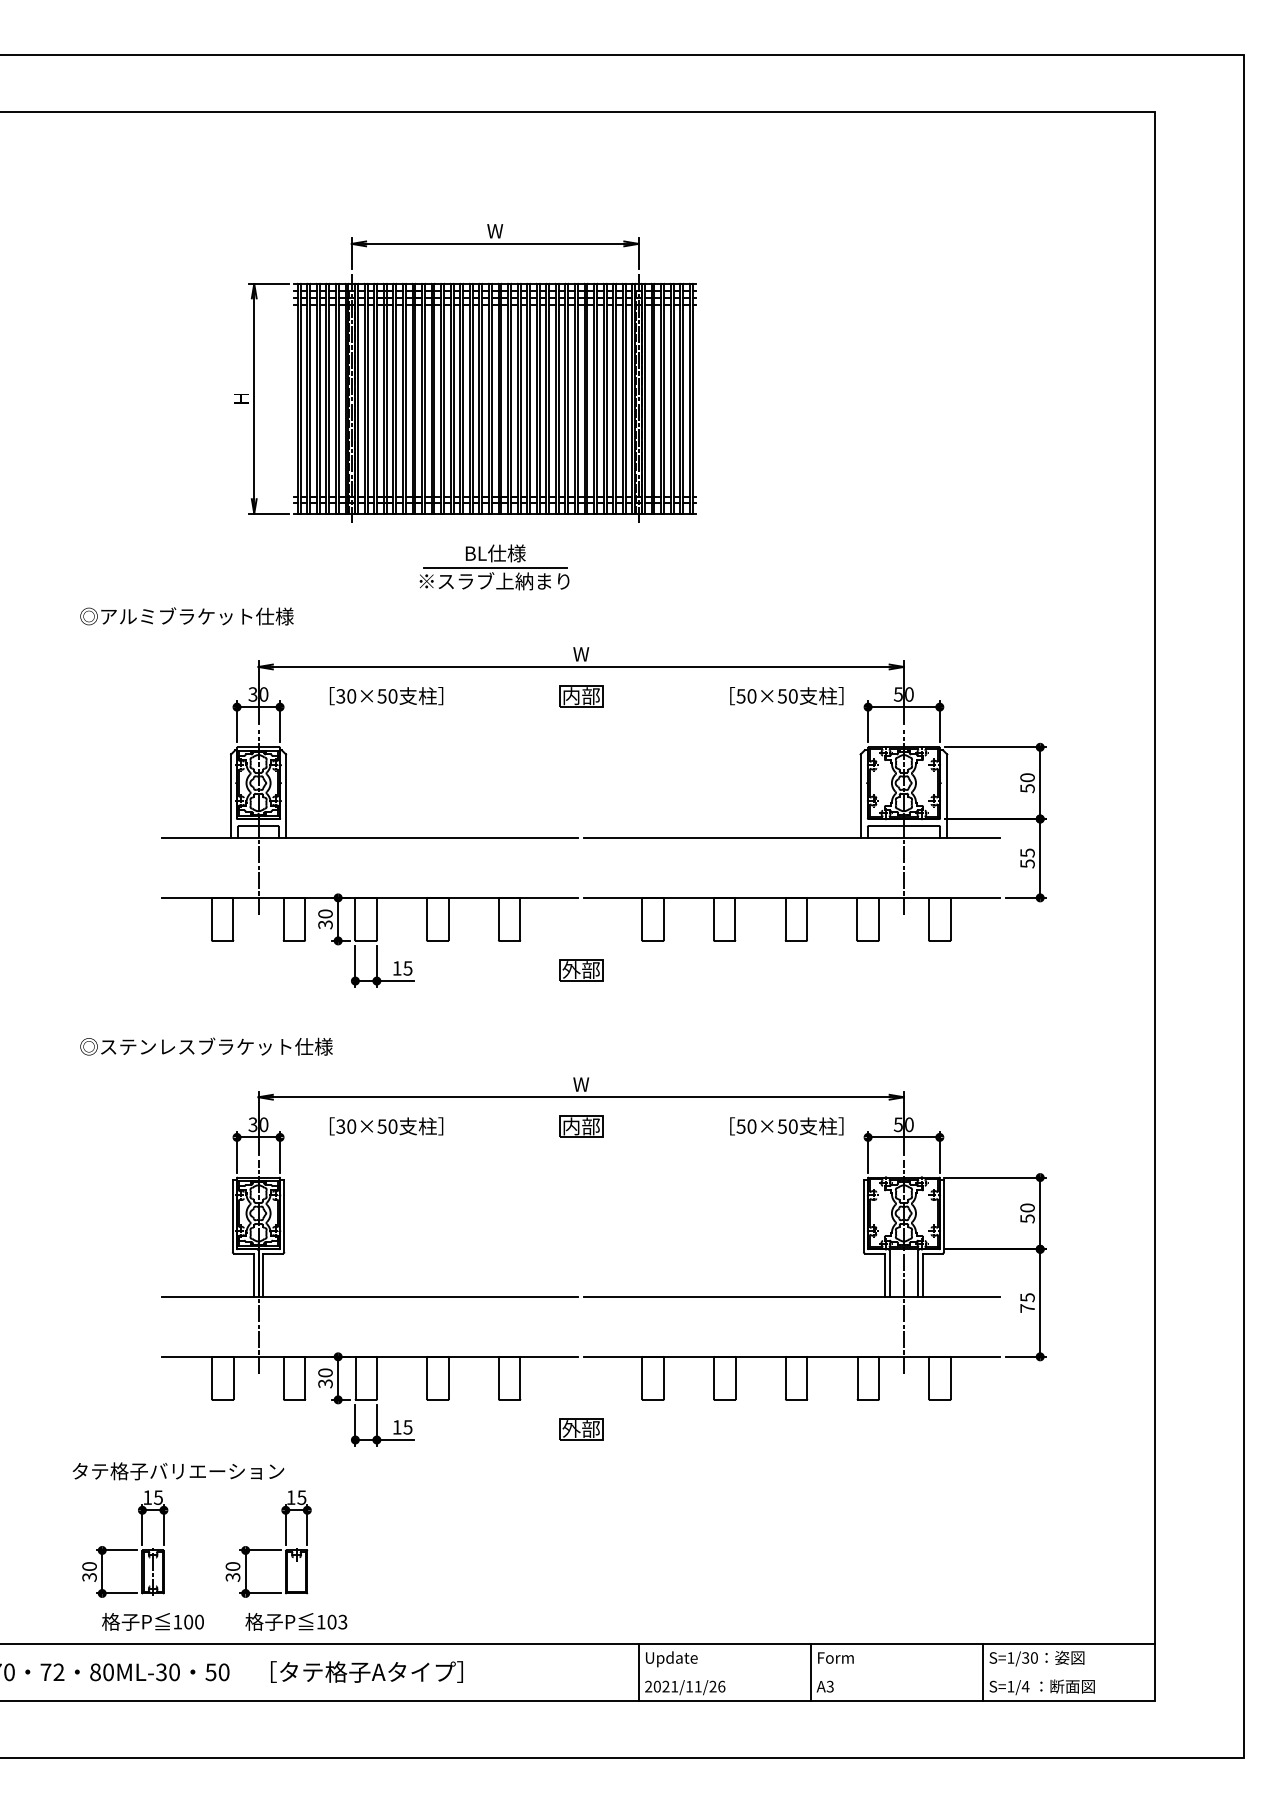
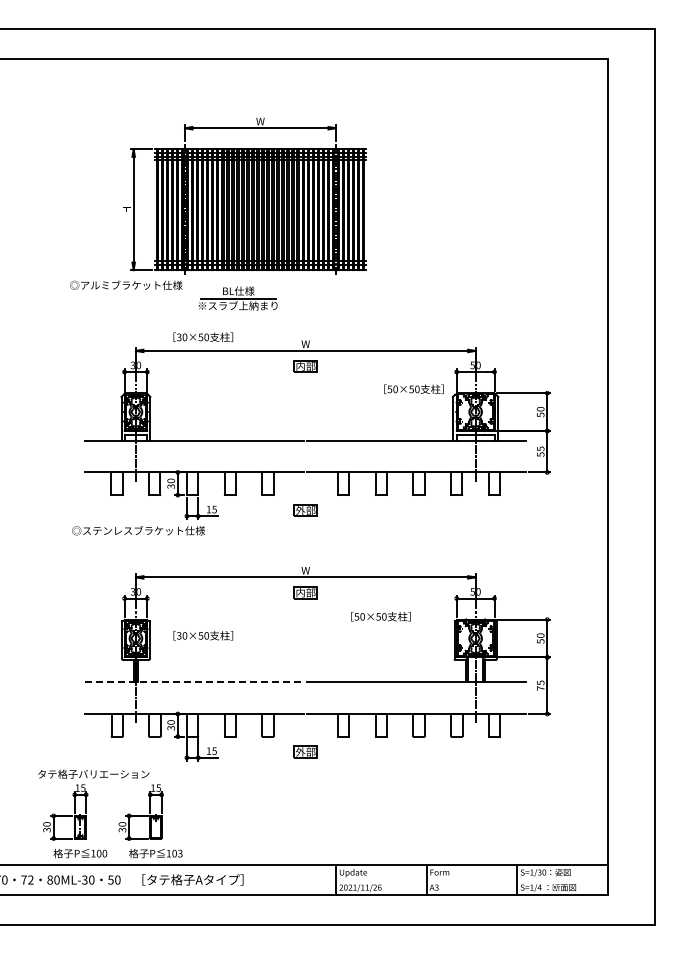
part: (493, 567) -> (237, 298), moved
text: (187, 616) -> (126, 285), moved
text: (386, 694) -> (203, 336), moved
text: (785, 694) -> (413, 388), moved
text: (206, 1046) -> (138, 530), moved
text: (386, 1125) -> (203, 635), moved
text: (785, 1125) -> (380, 616), moved
line: (371, 1296) -> (195, 682), solid -> dashed

